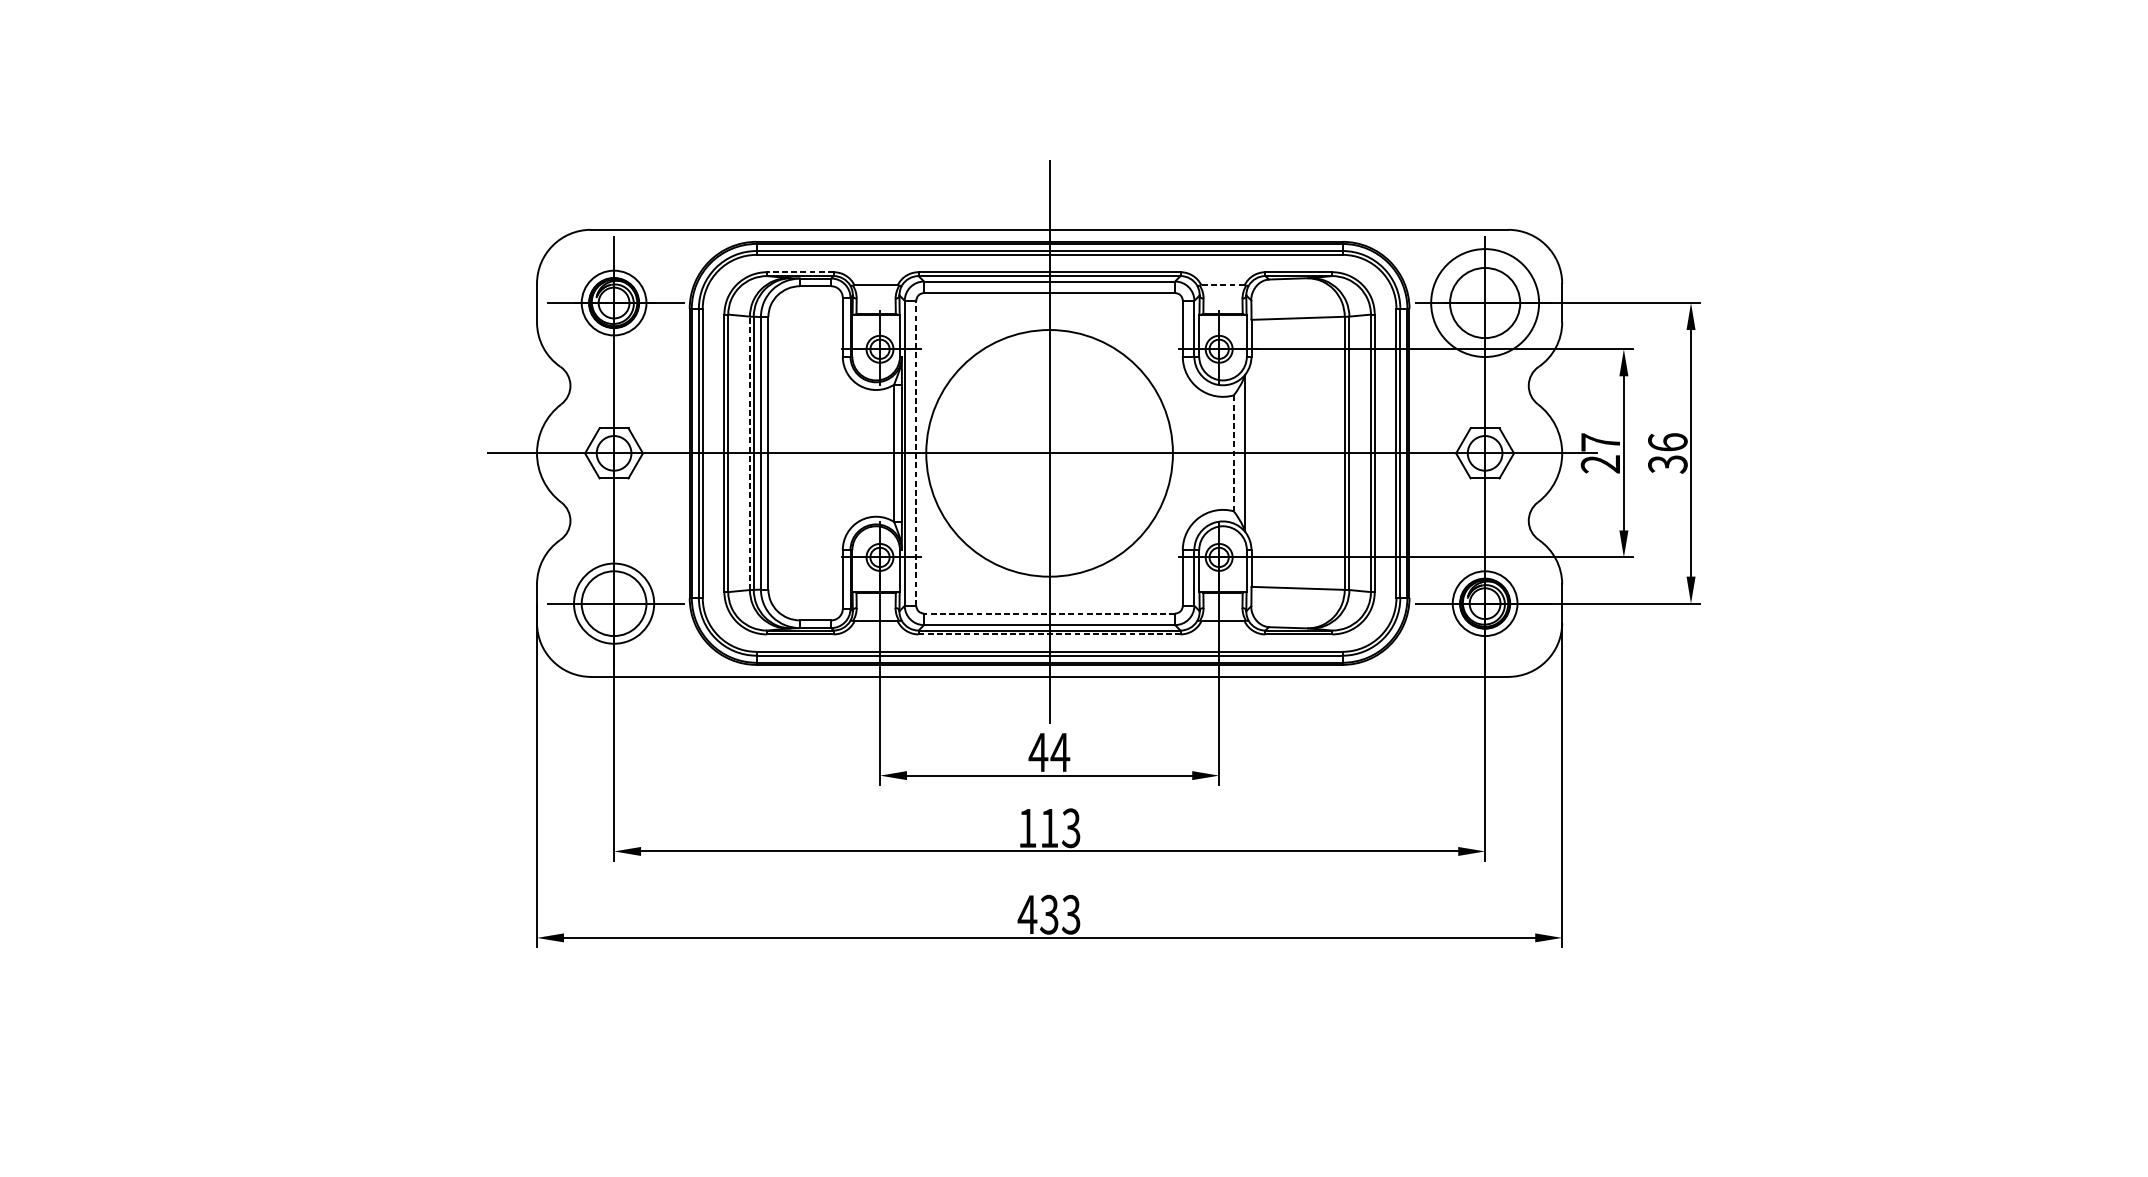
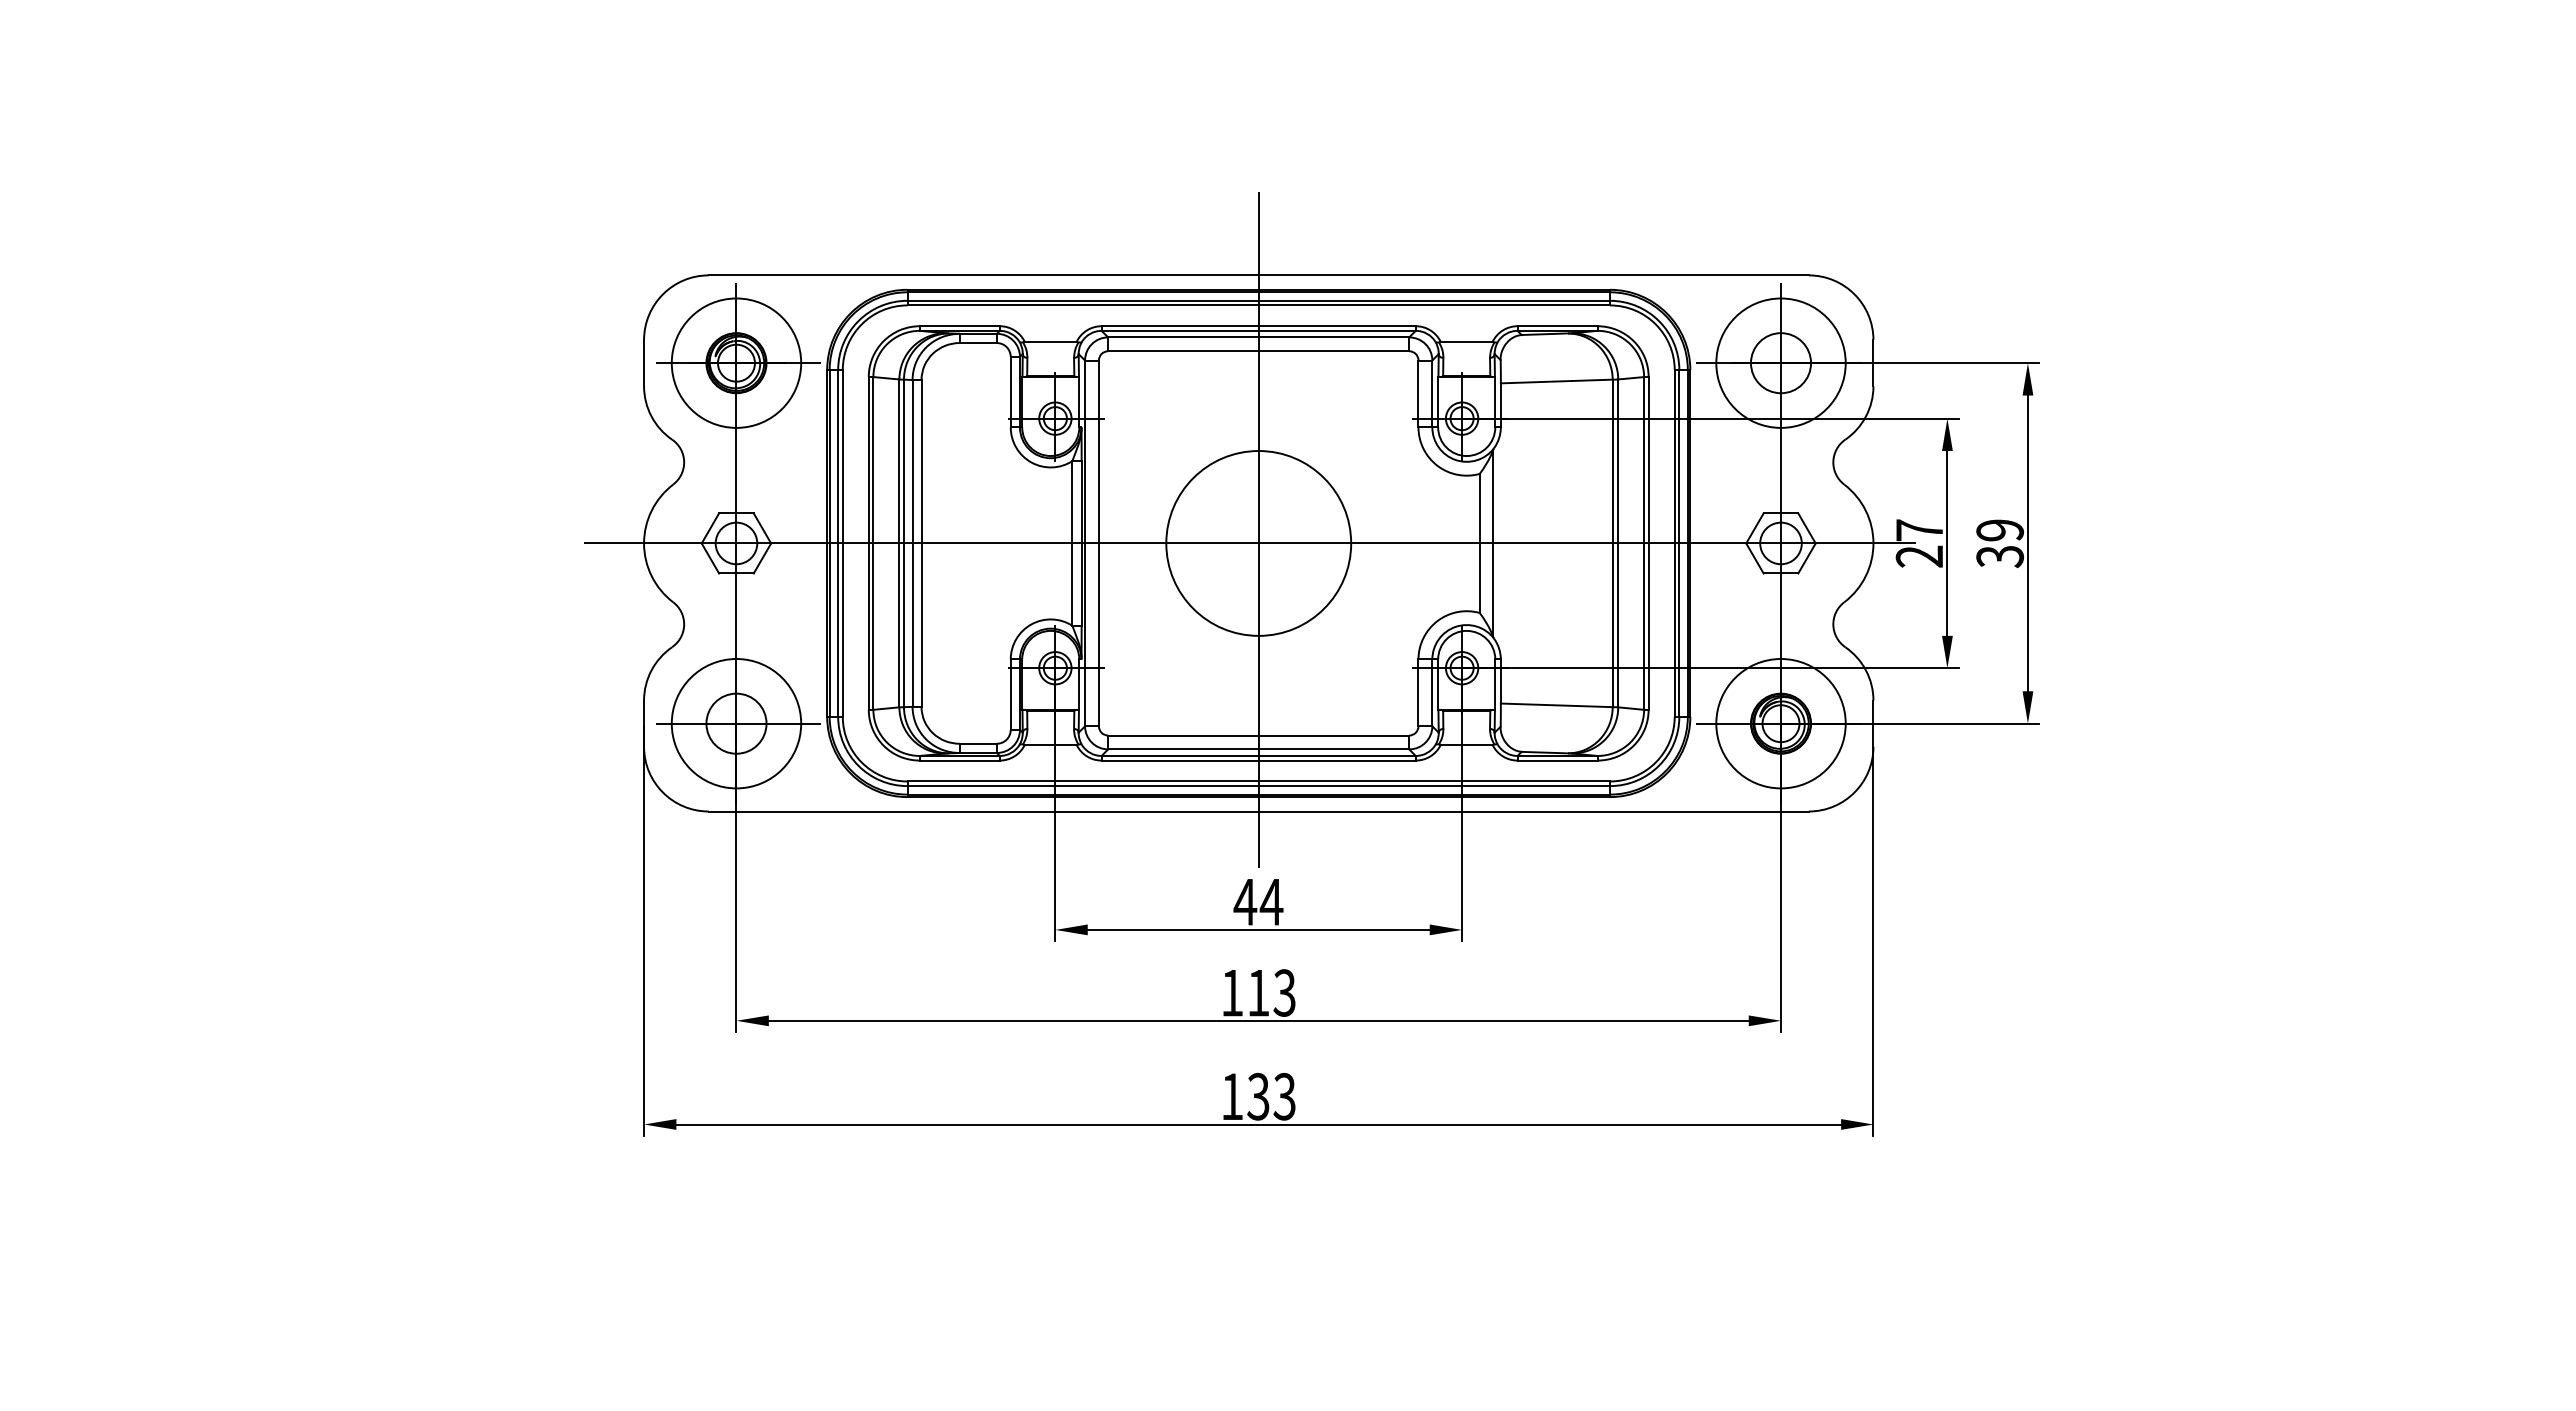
line: (800, 272) -> (959, 326), dashed -> solid
line: (1222, 284) -> (1466, 341), dashed -> solid
circle: (614, 302) -> (736, 362), size x1.67
circle: (1484, 303) -> (1780, 363), size x0.71
text: (1668, 442) -> (2000, 530), 36 -> 39
line: (750, 453) -> (899, 543), dashed -> solid
line: (915, 453) -> (1098, 543), dashed -> solid
circle: (1049, 453) -> (1258, 543), size x0.62
line: (1233, 453) -> (1479, 543), dashed -> solid
circle: (614, 603) -> (736, 723), size x0.62
circle: (614, 603) -> (736, 723), size x1.67
circle: (1484, 603) -> (1780, 723), size x1.67
line: (1049, 613) -> (1258, 735), dashed -> solid
line: (1050, 634) -> (1259, 760), dashed -> solid
text: (1027, 914) -> (1232, 1096), 433 -> 133

